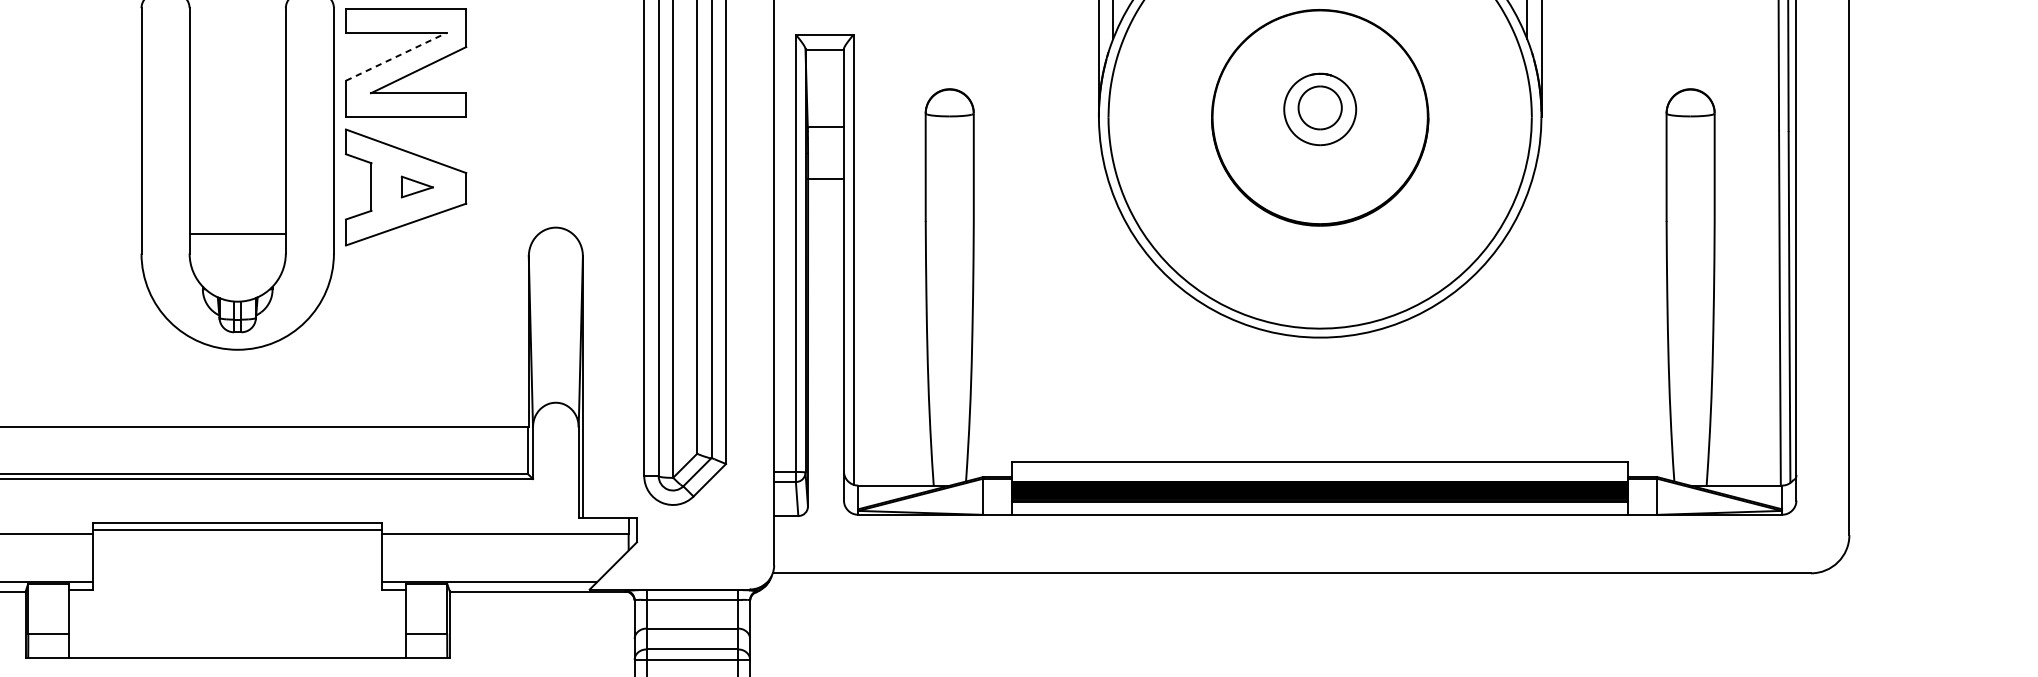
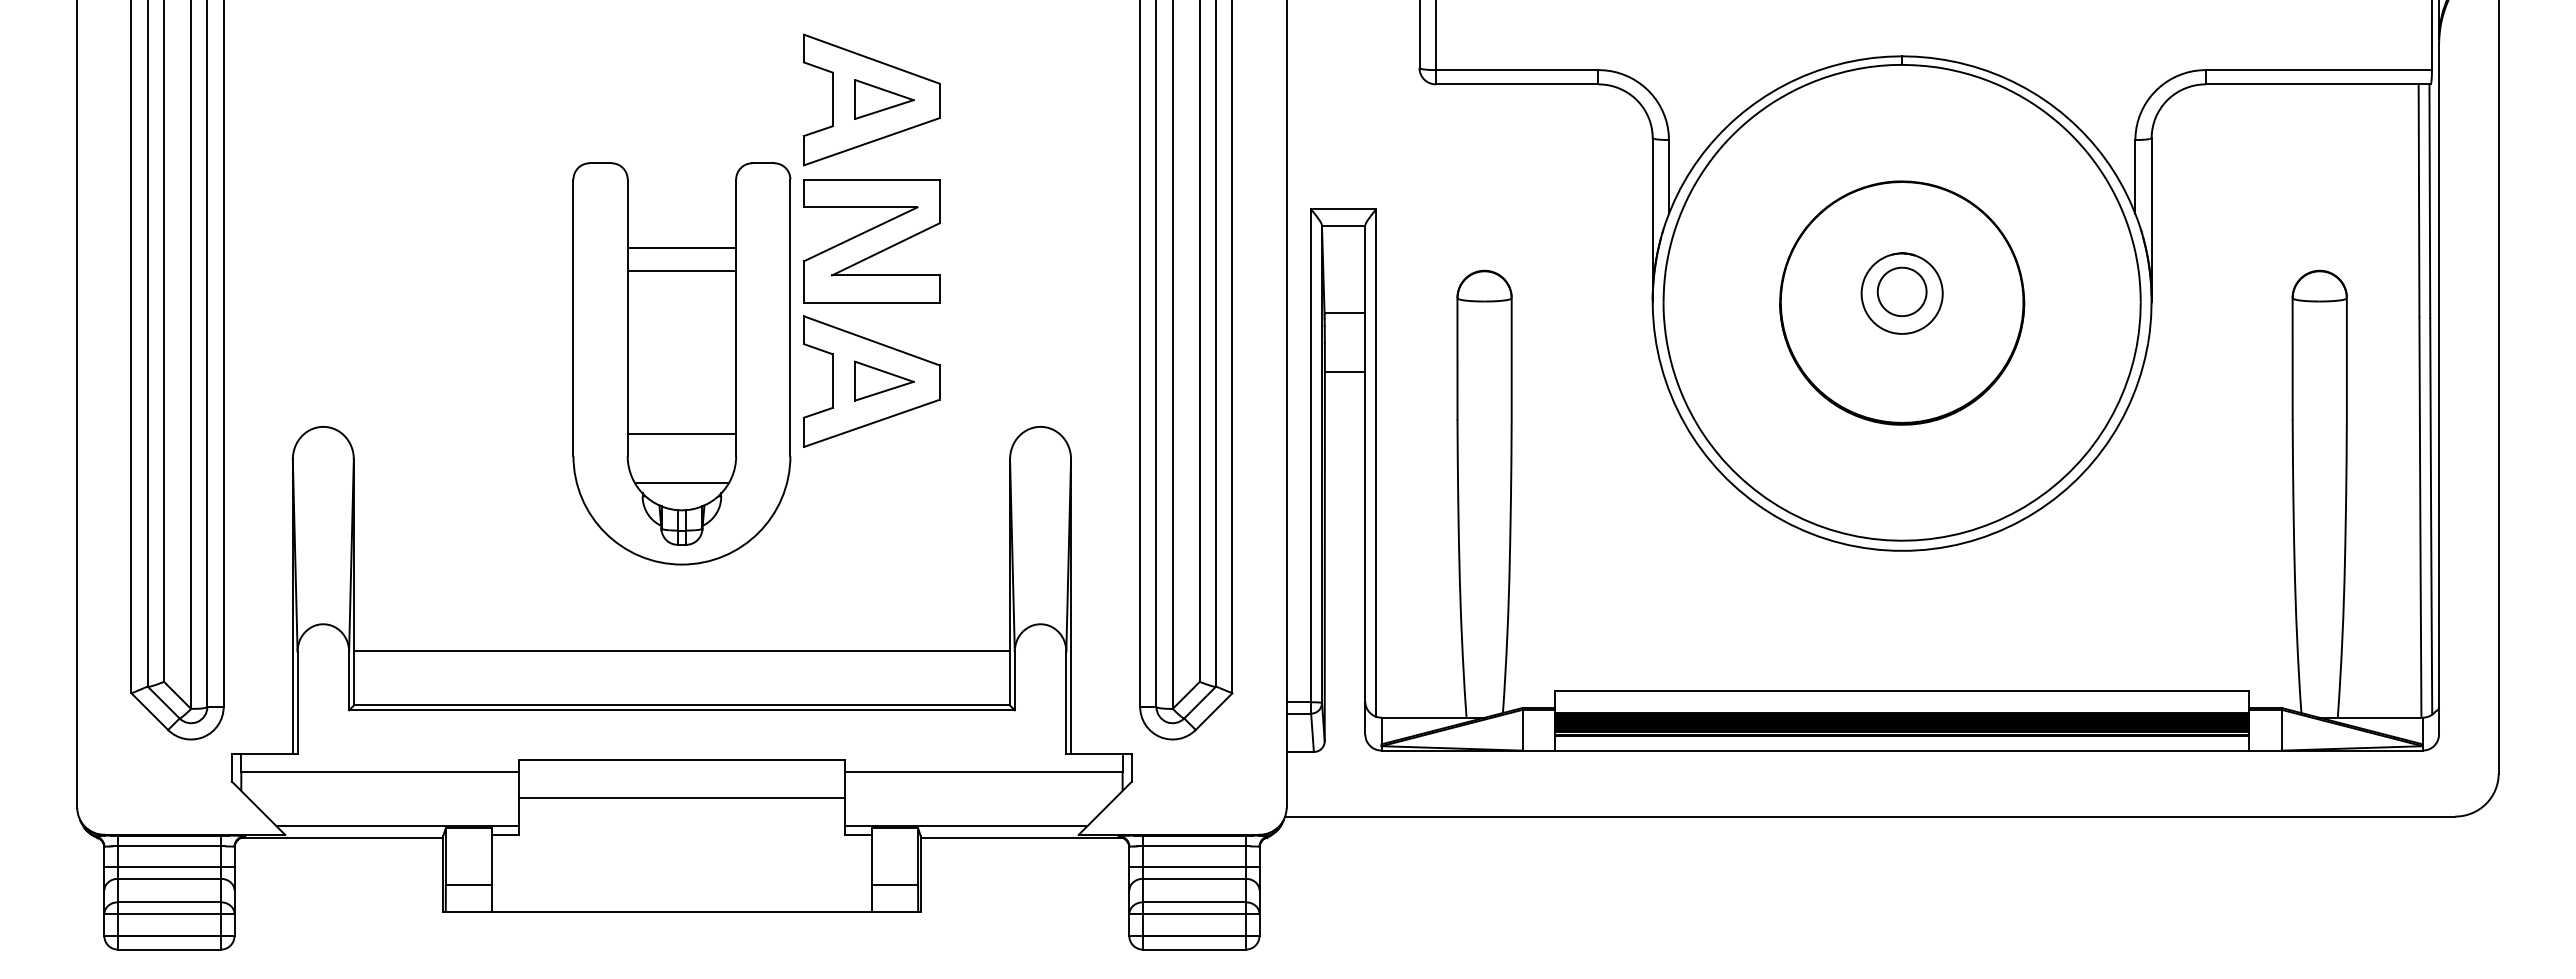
line: (396, 56) -> (860, 234), dashed -> solid
line: (237, 68) -> (681, 247), added
line: (237, 88) -> (681, 270), added
part: (417, 186) -> (884, 380), size x1.67
line: (237, 277) -> (681, 483), added
line: (237, 529) -> (681, 797), moved
line: (692, 618) -> (1194, 867), added

